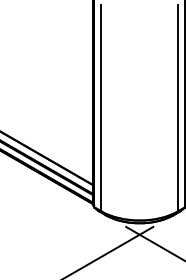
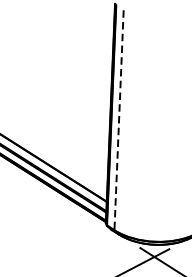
line: (101, 108) -> (119, 120), solid -> dashed

